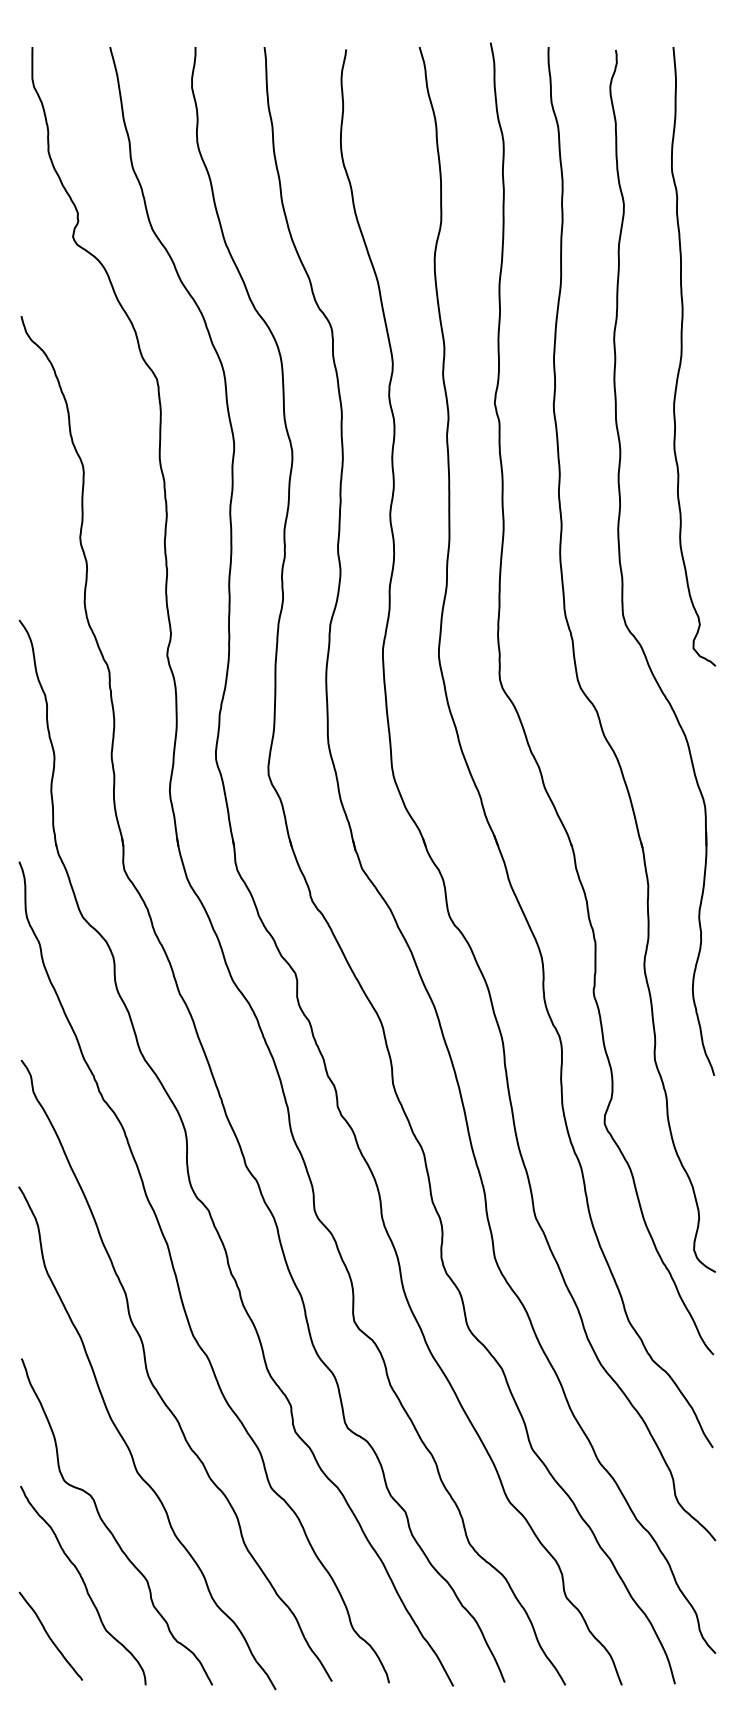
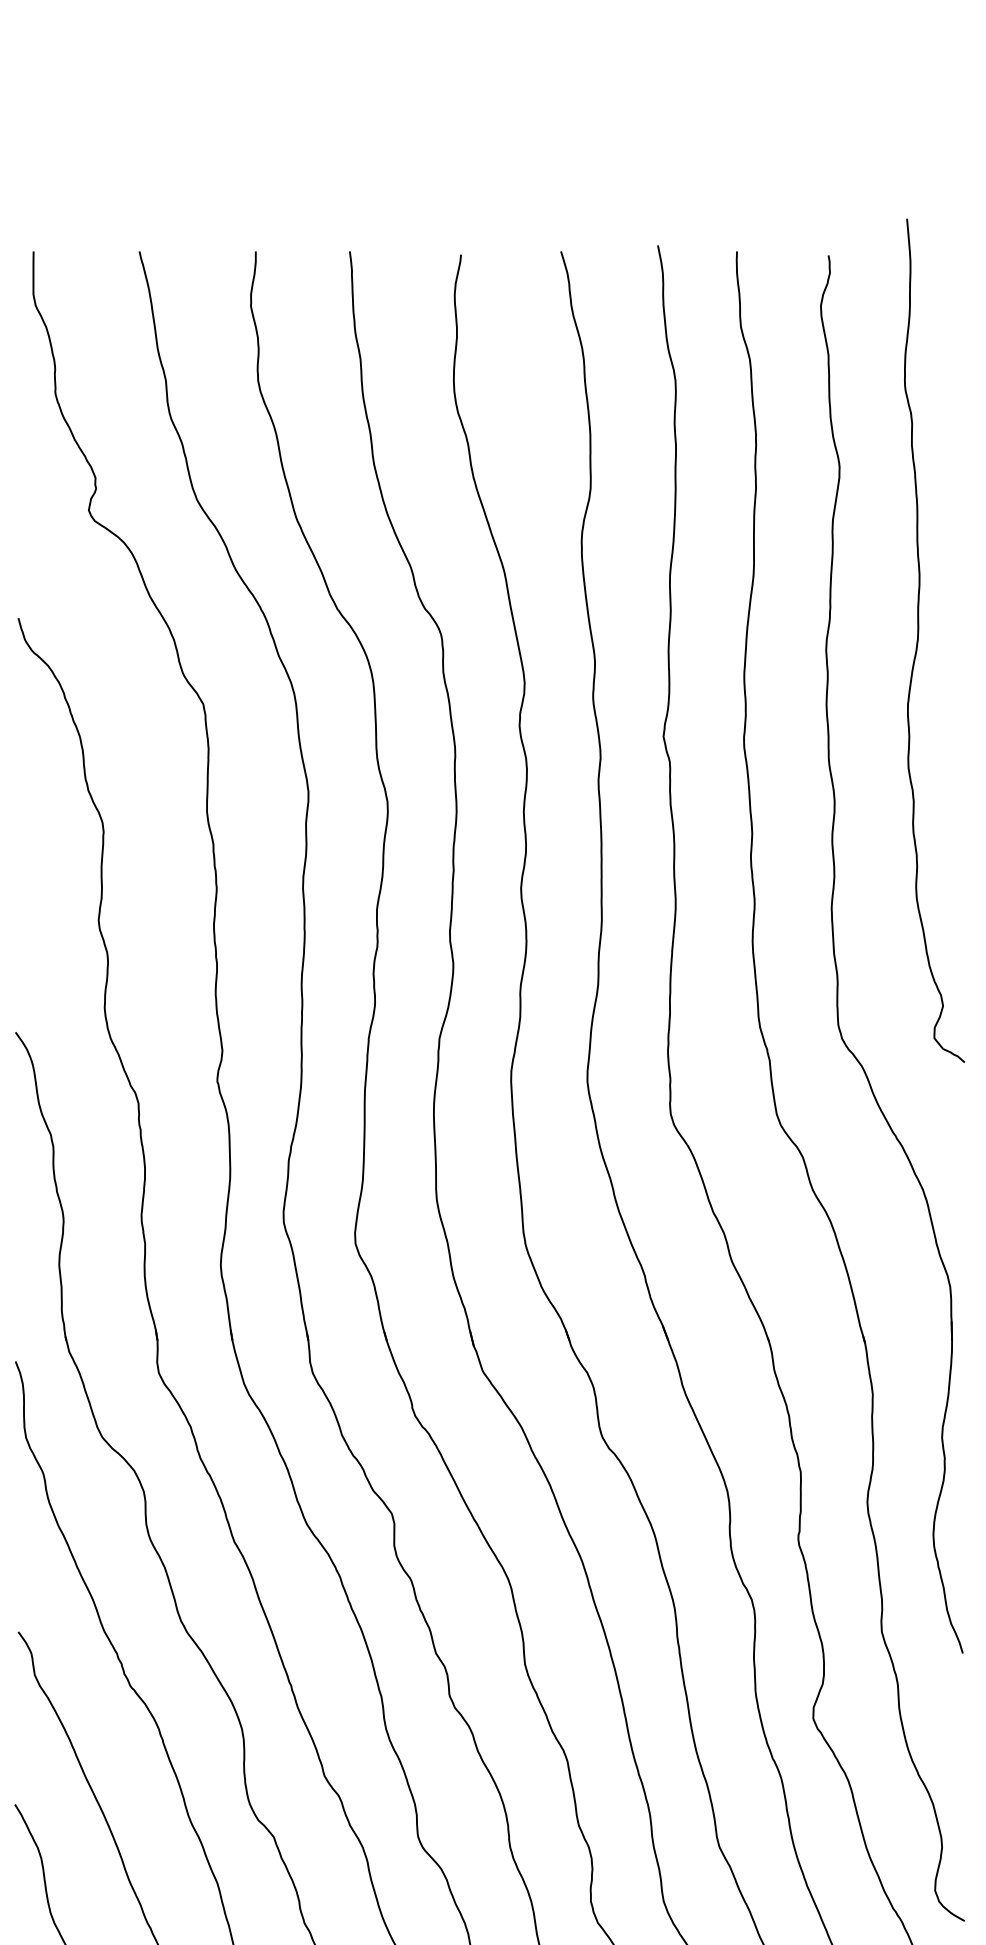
curve: (682, 356) -> (919, 640), moved

